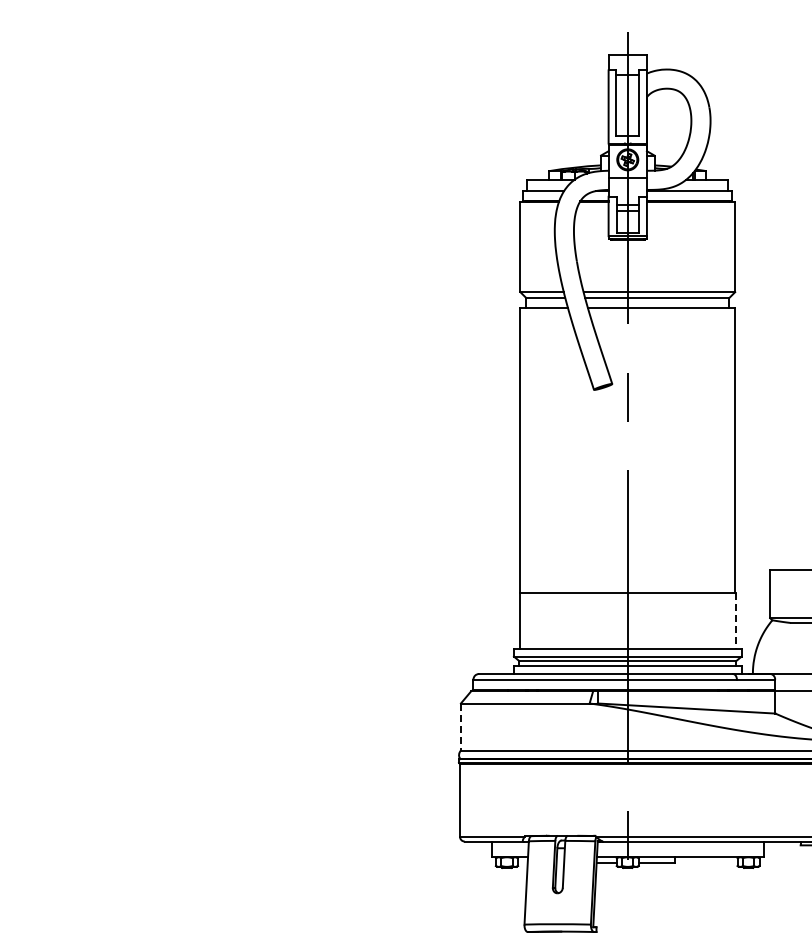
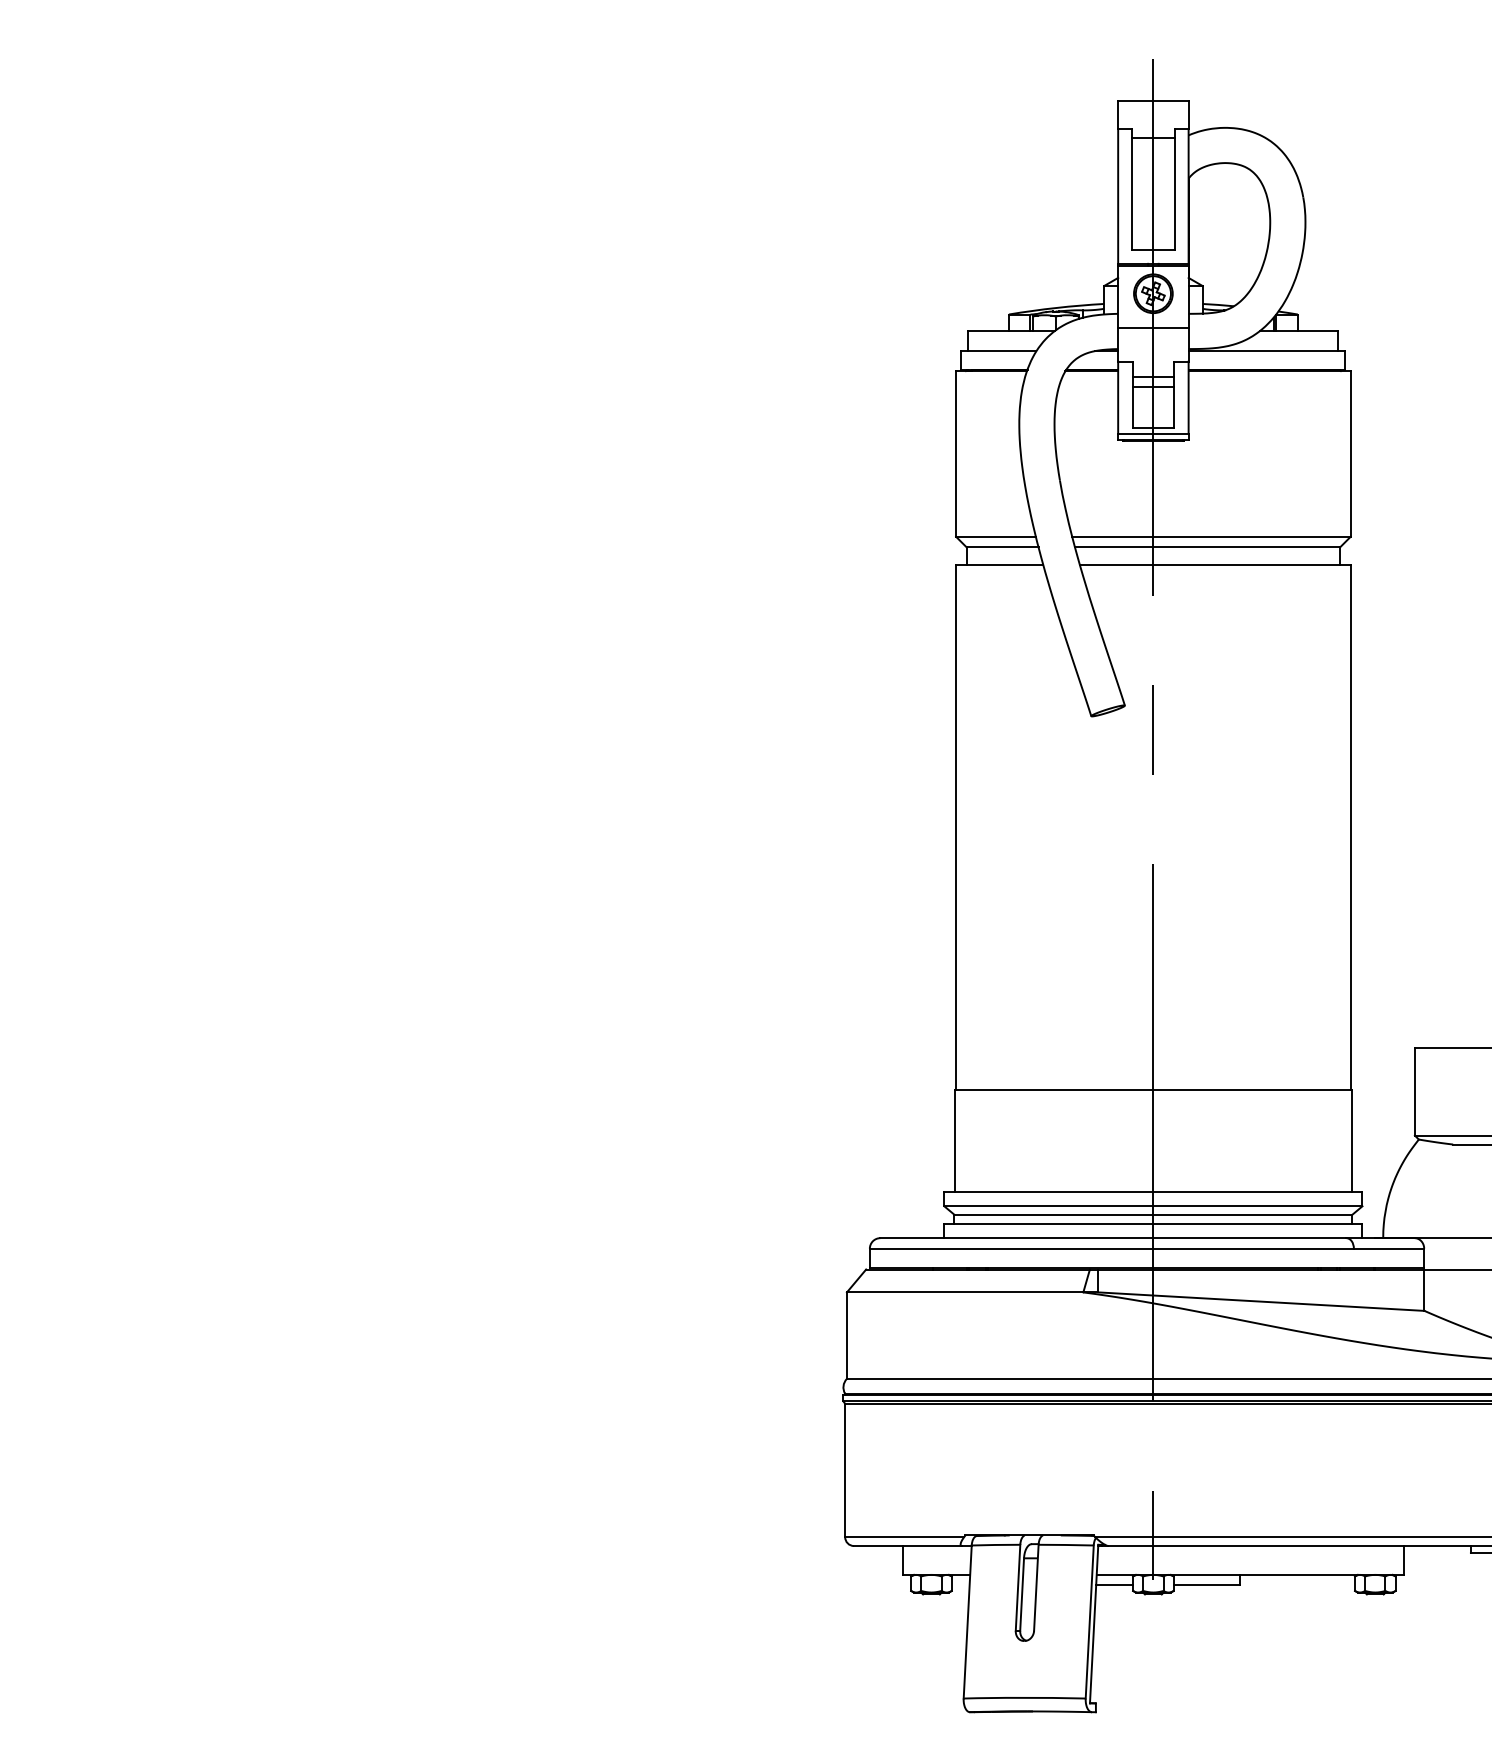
line: (735, 621) -> (1351, 1141), dashed -> solid
line: (460, 727) -> (846, 1336), dashed -> solid

